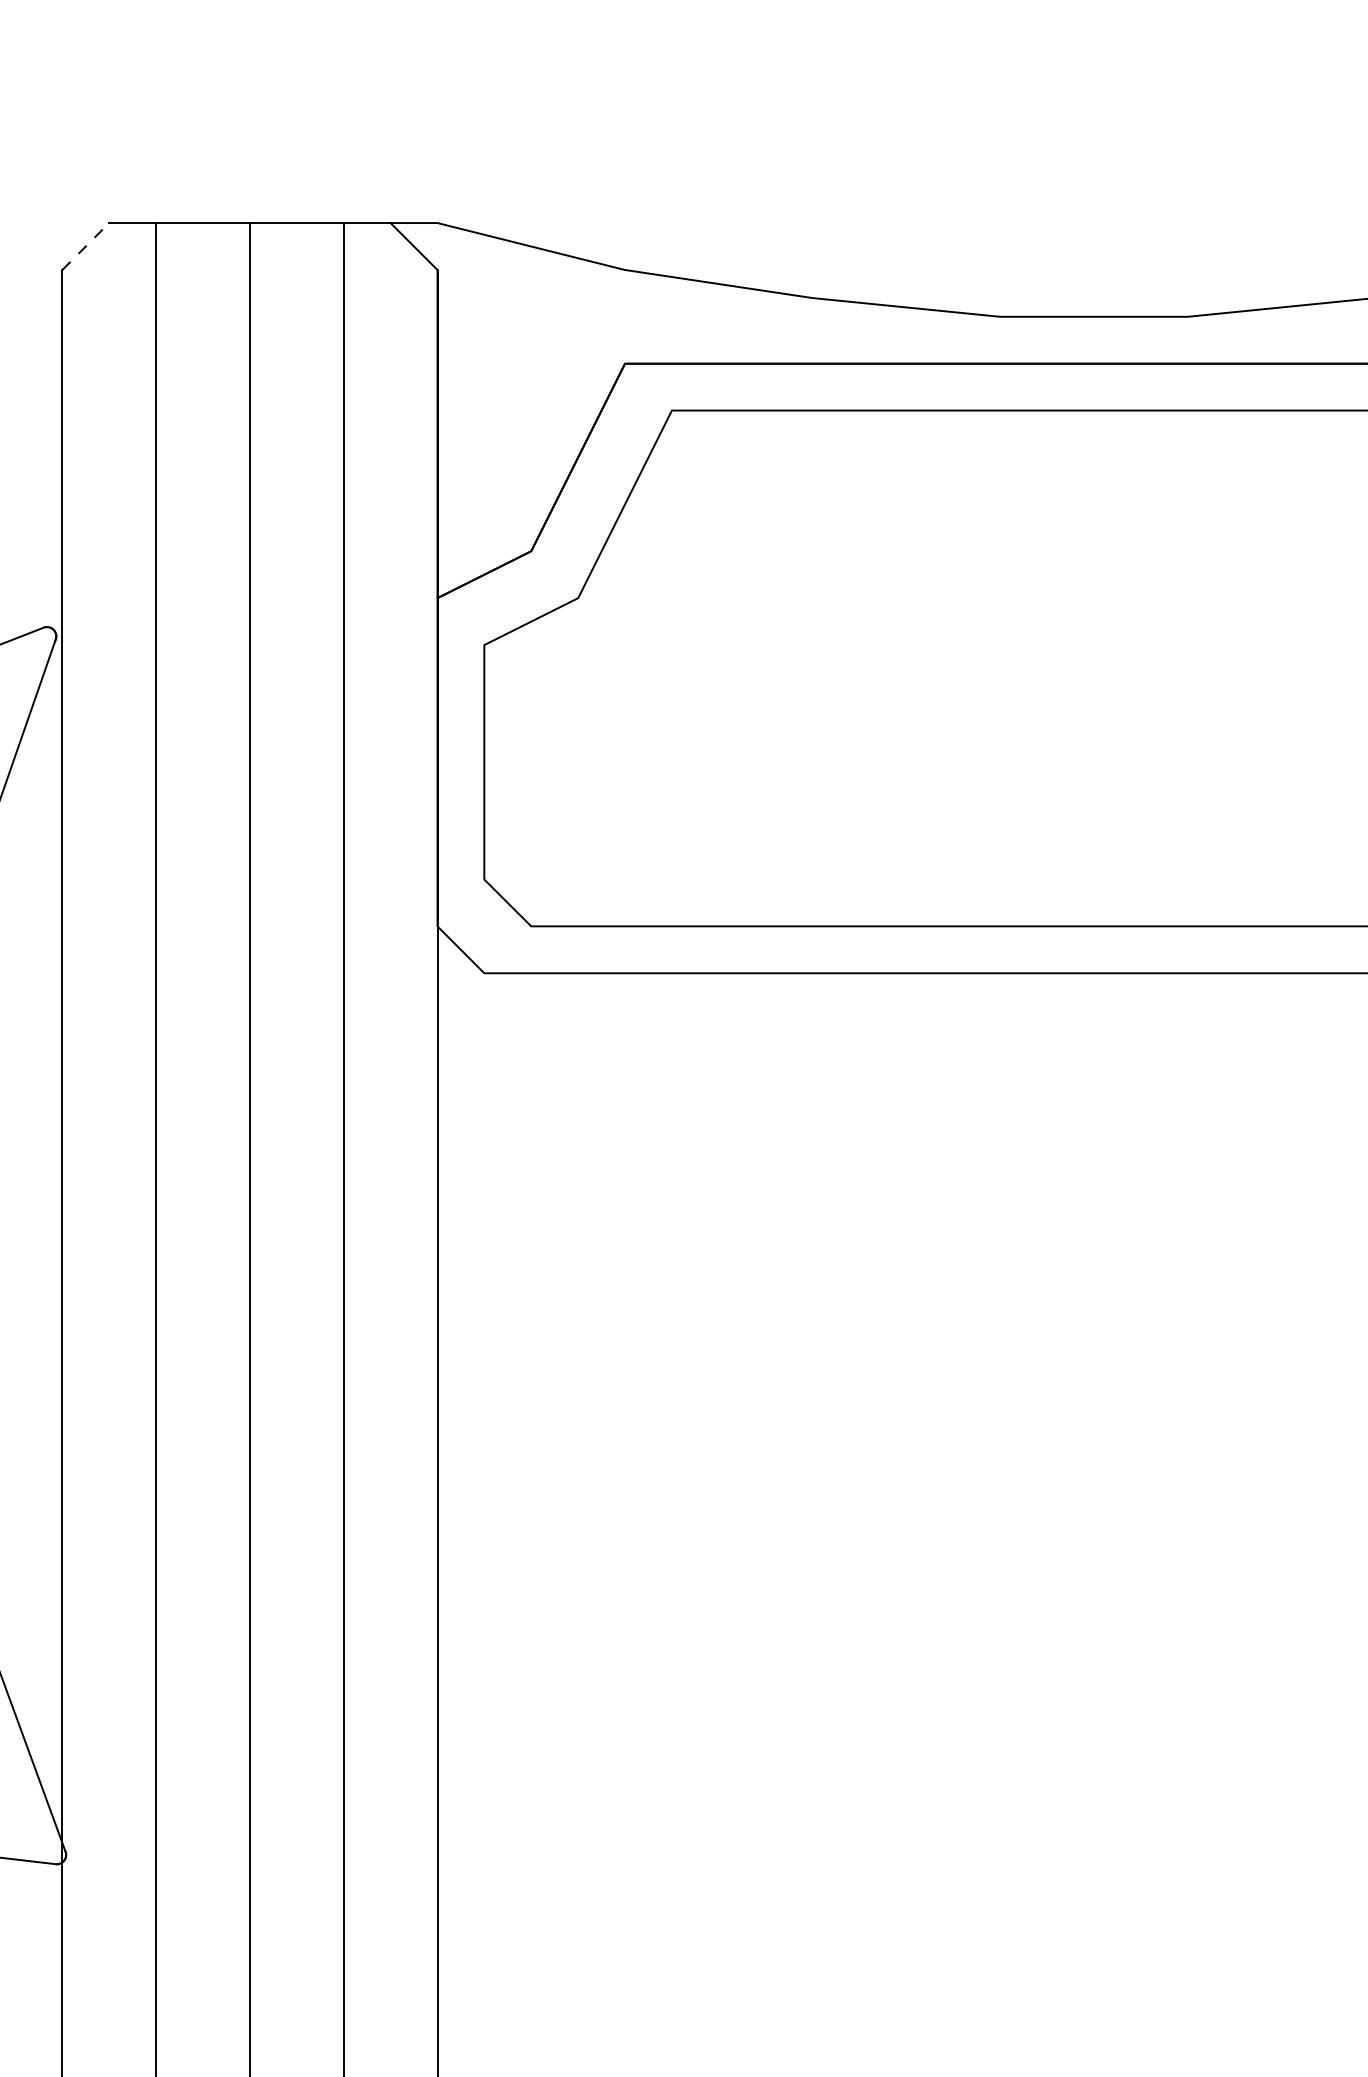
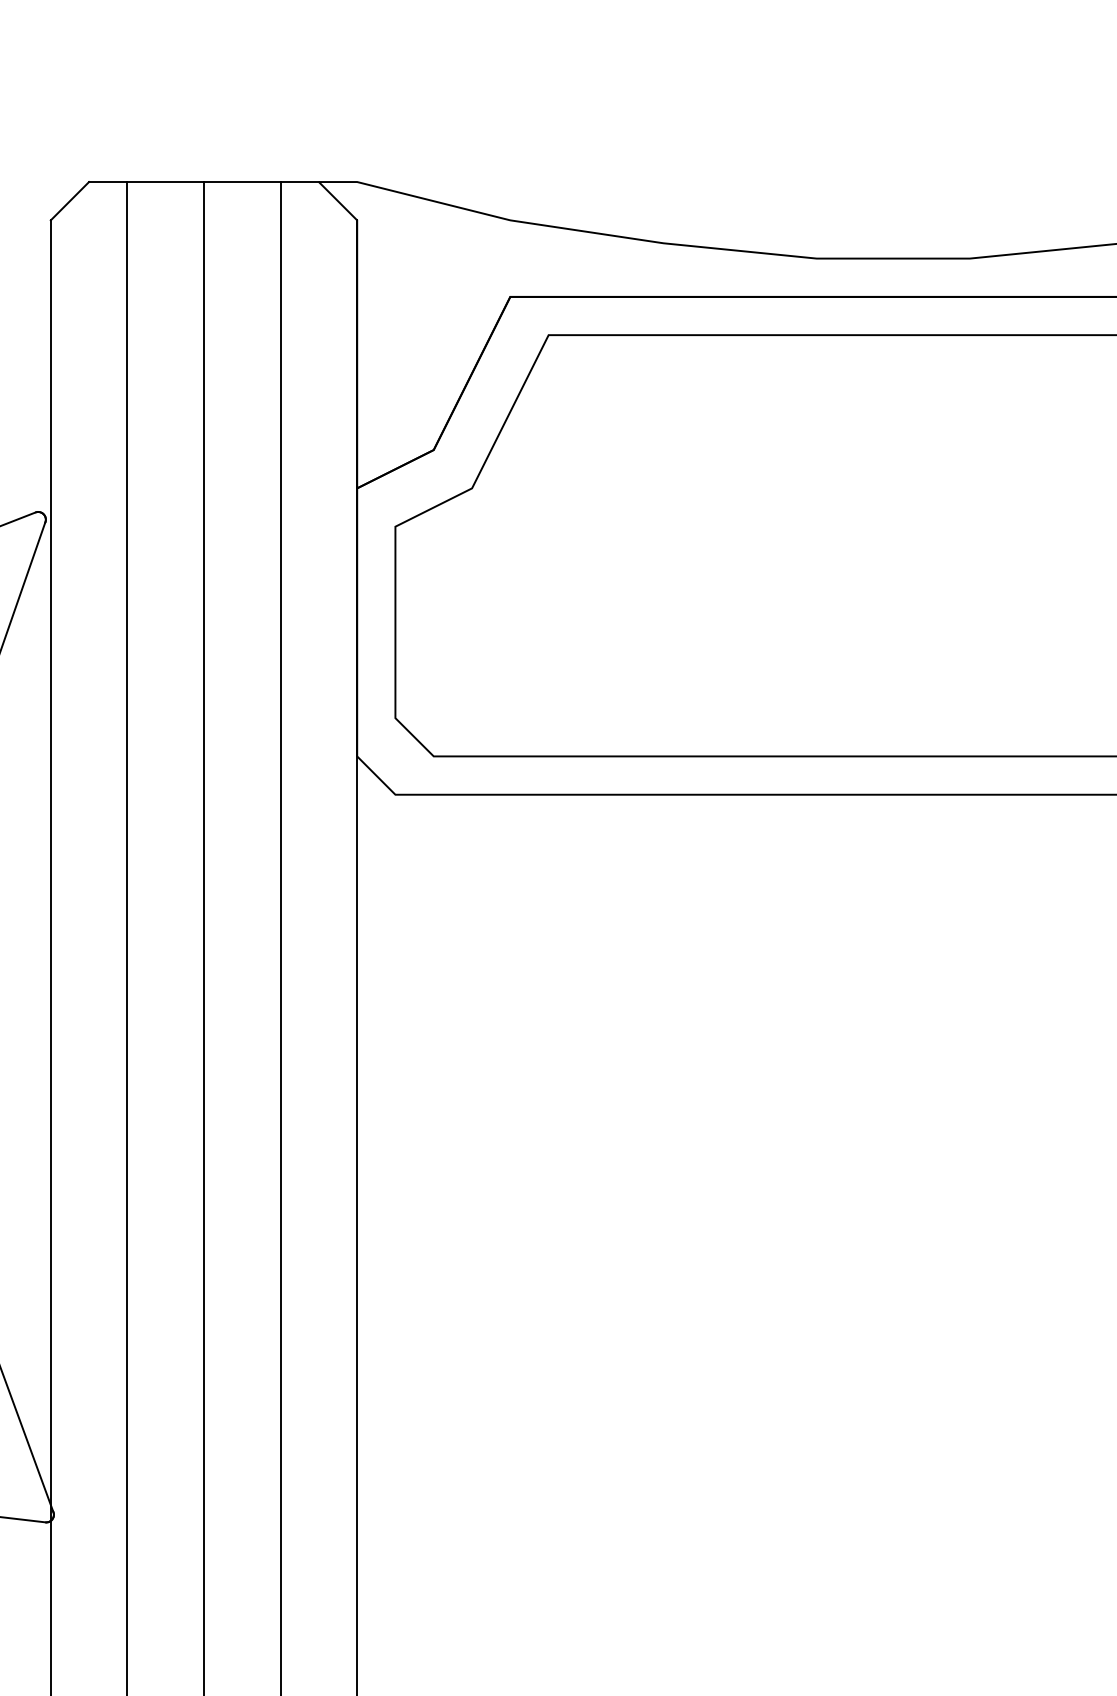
line: (86, 246) -> (70, 201), dashed -> solid

